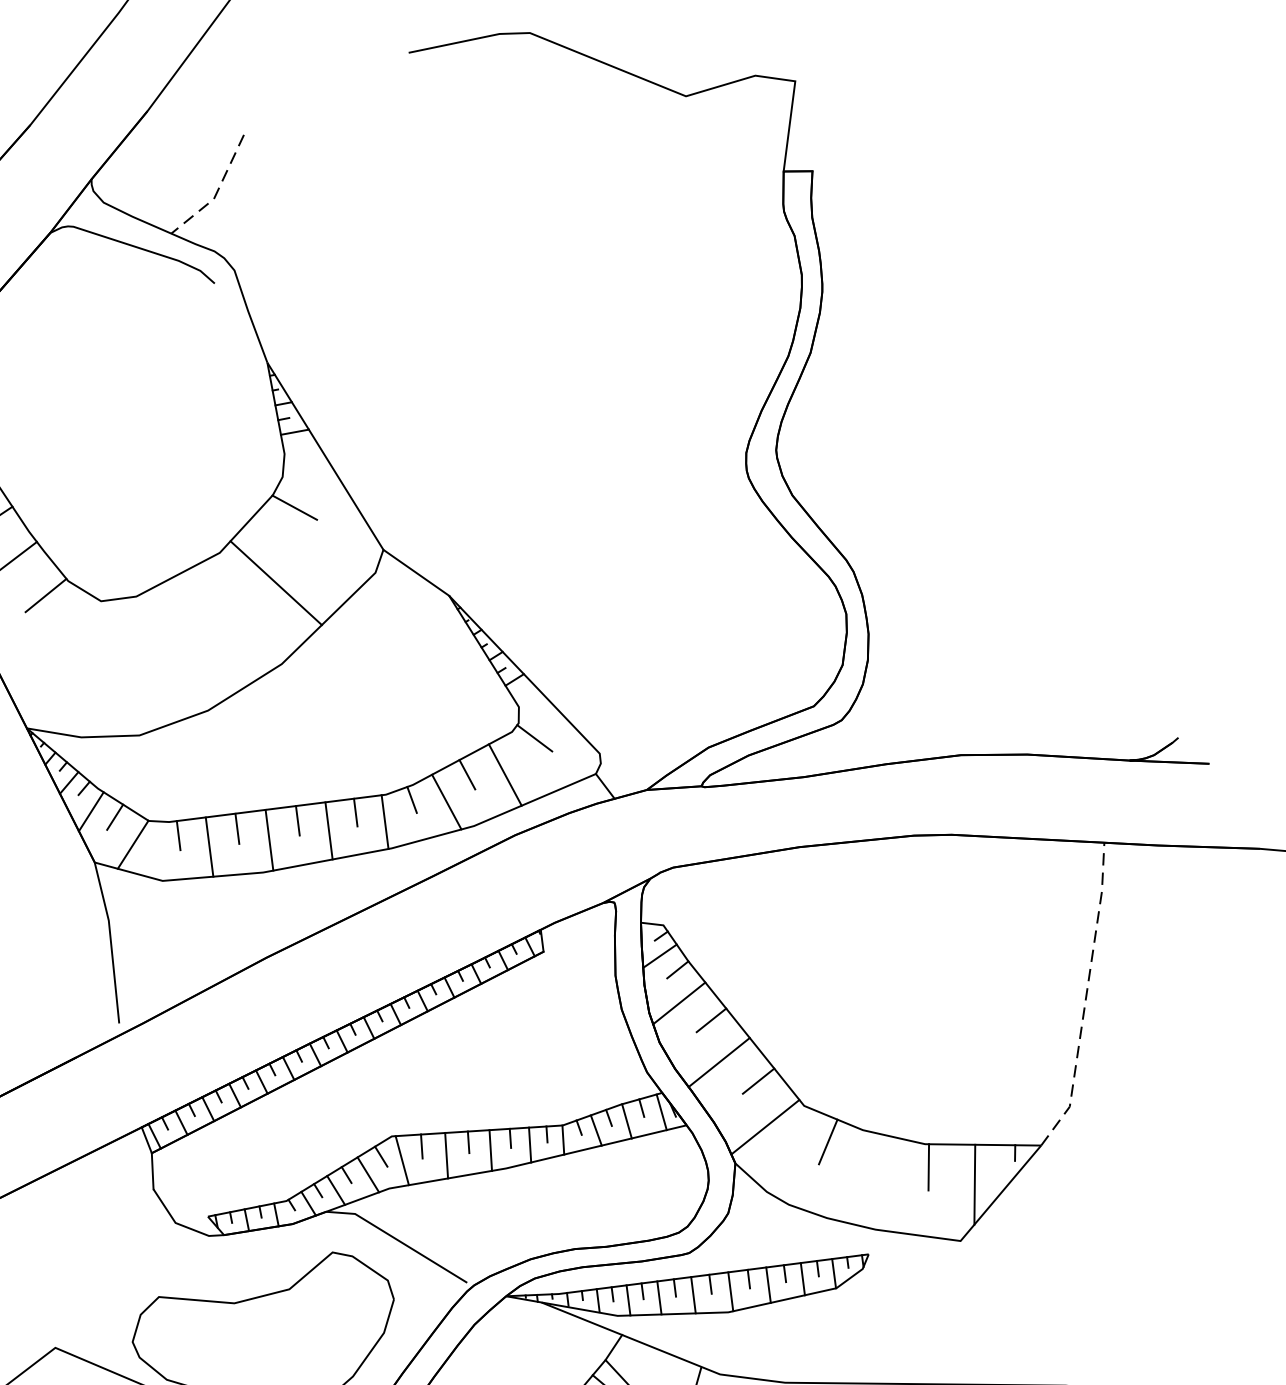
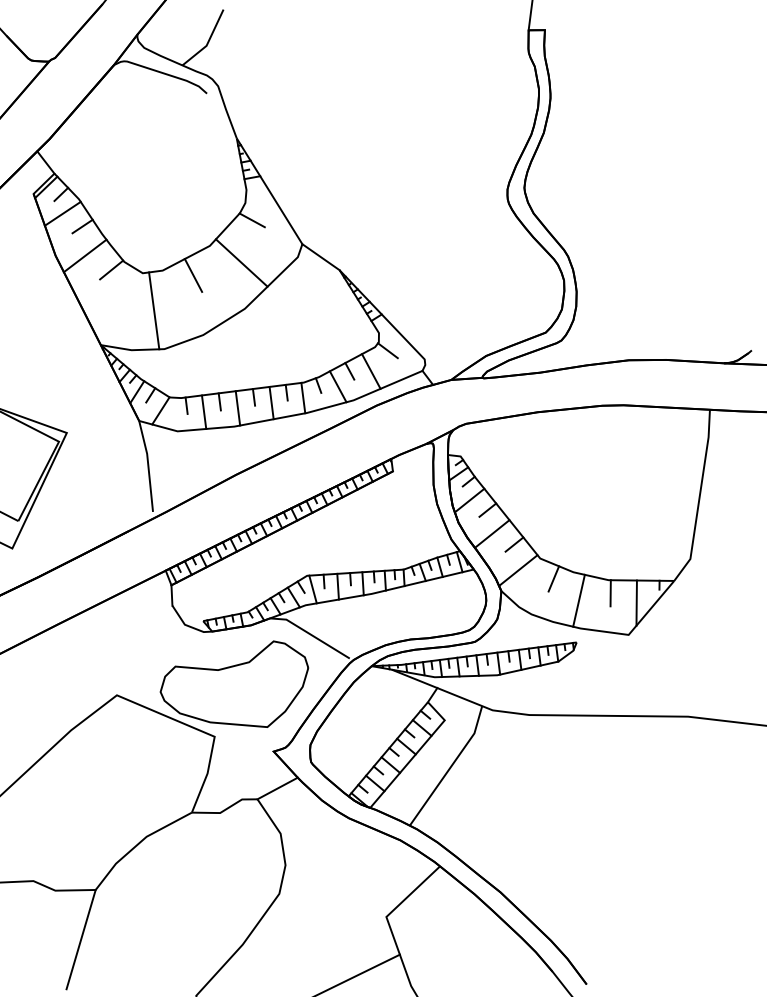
line: (217, 193) -> (208, 42), dashed -> solid
line: (190, 605) -> (193, 275), added
line: (121, 667) -> (154, 310), added
line: (1085, 999) -> (699, 498), dashed -> solid
line: (871, 1180) -> (578, 600), added

